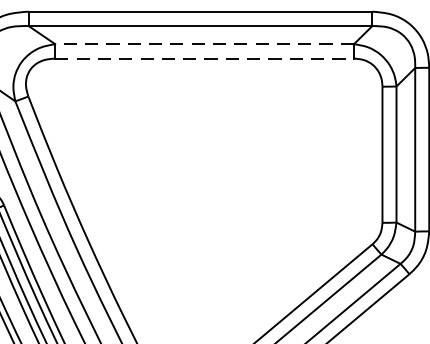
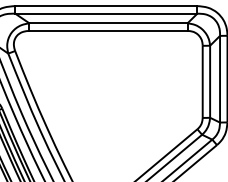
line: (204, 44) -> (108, 23), dashed -> solid
line: (206, 57) -> (109, 30), dashed -> solid

